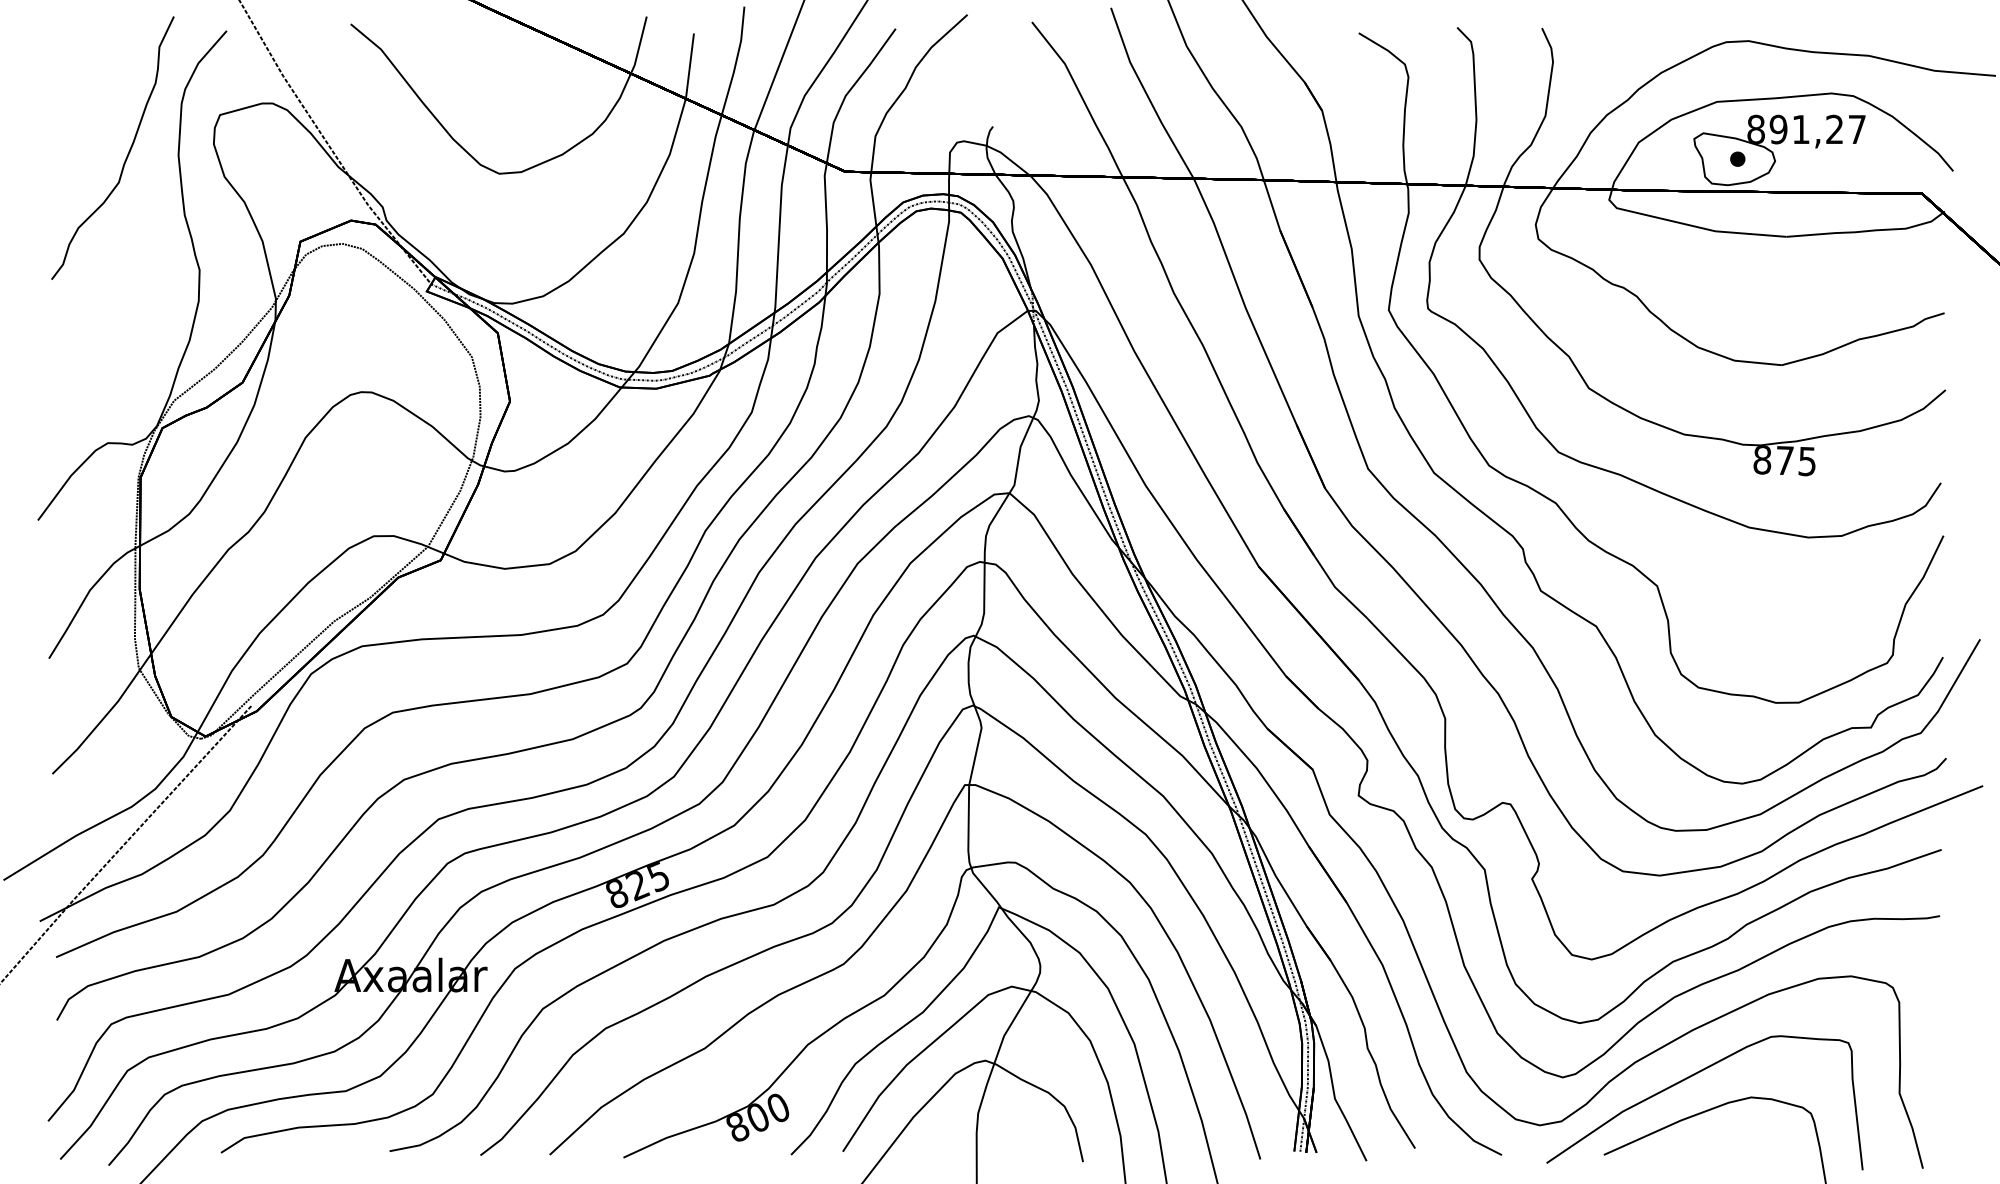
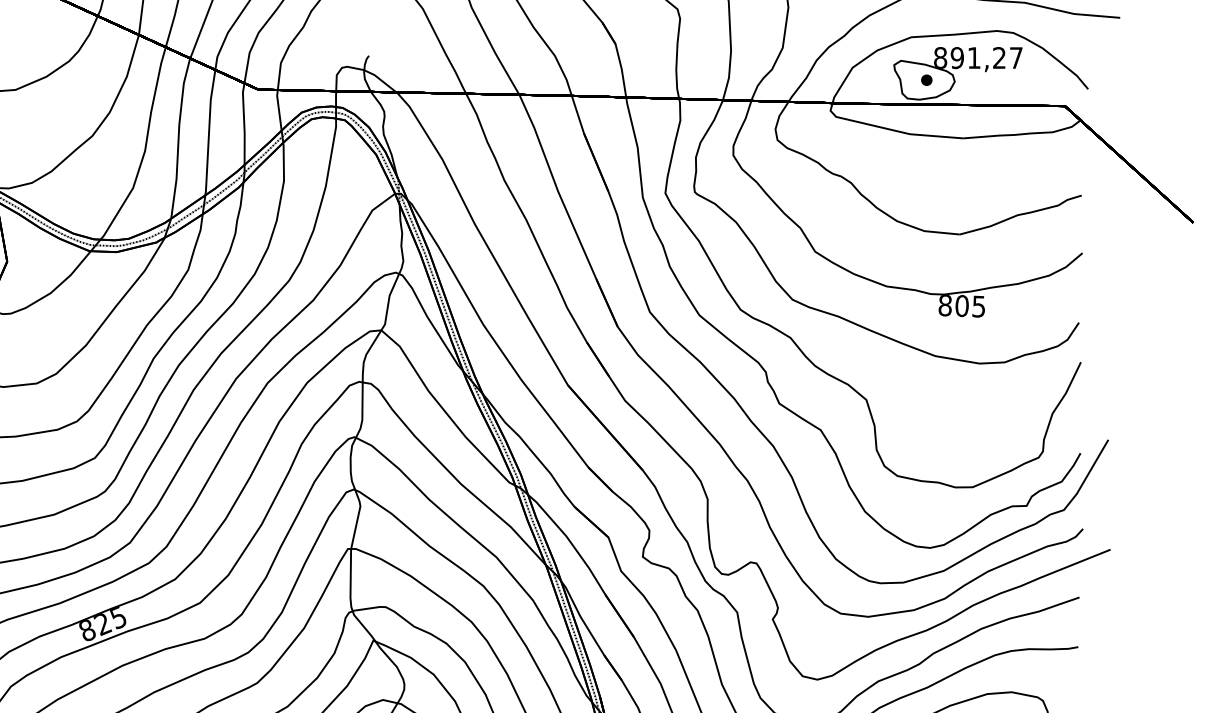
text: (1784, 460) -> (961, 305), 875 -> 805

